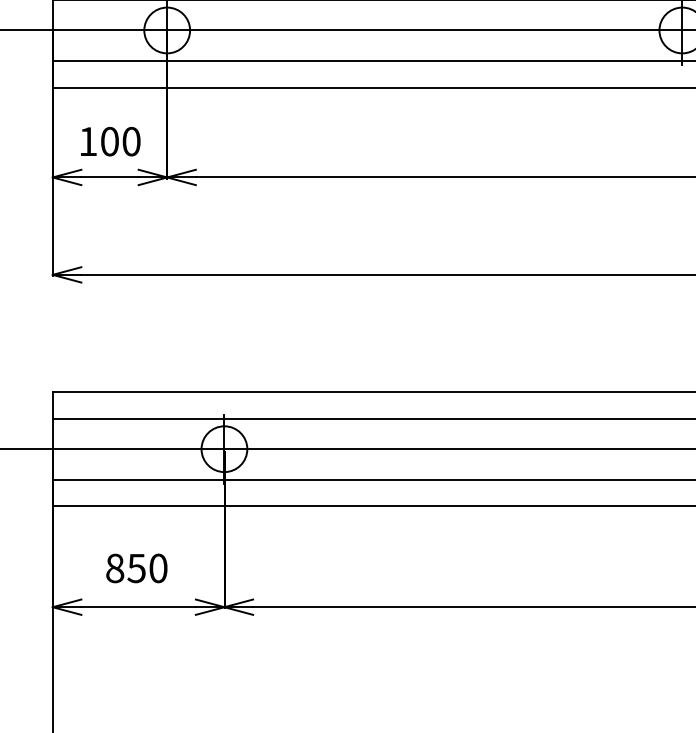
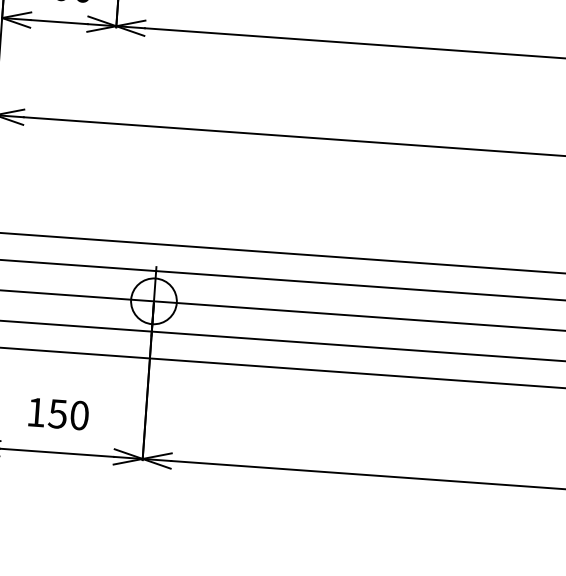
text: (115, 568) -> (36, 412), 850 -> 150

